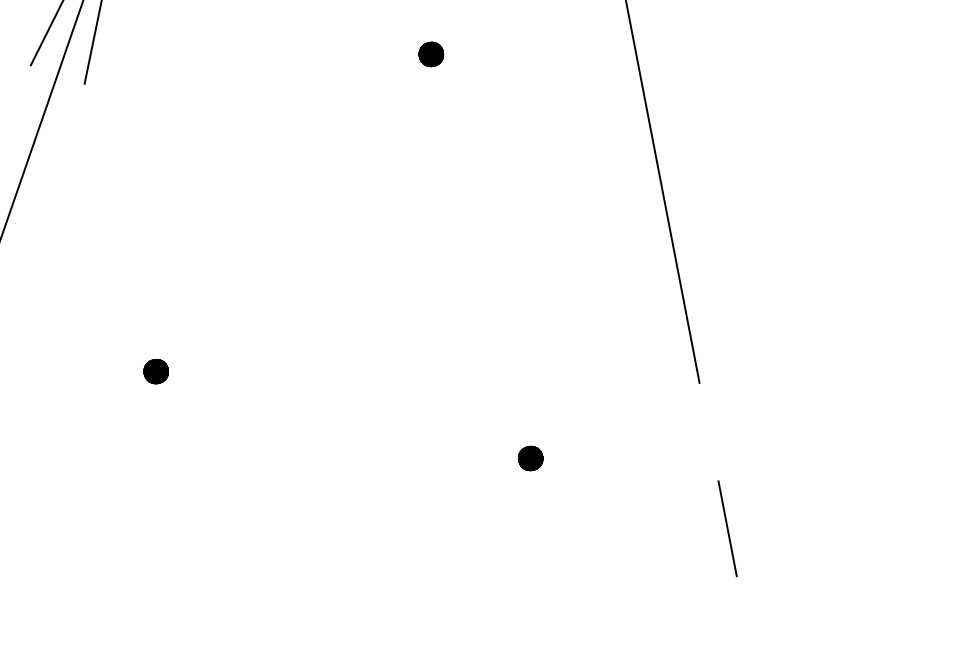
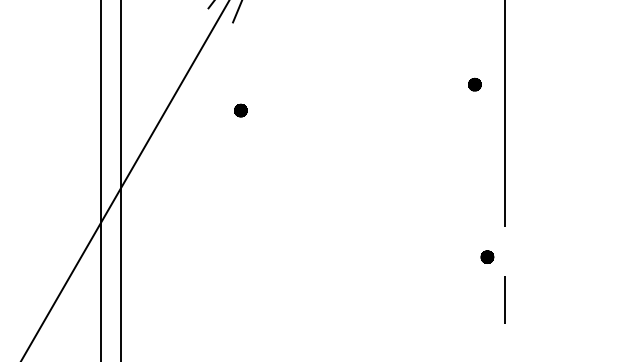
part: (430, 54) -> (474, 84), moved
part: (155, 371) -> (240, 110), moved
part: (530, 457) -> (487, 256), moved

